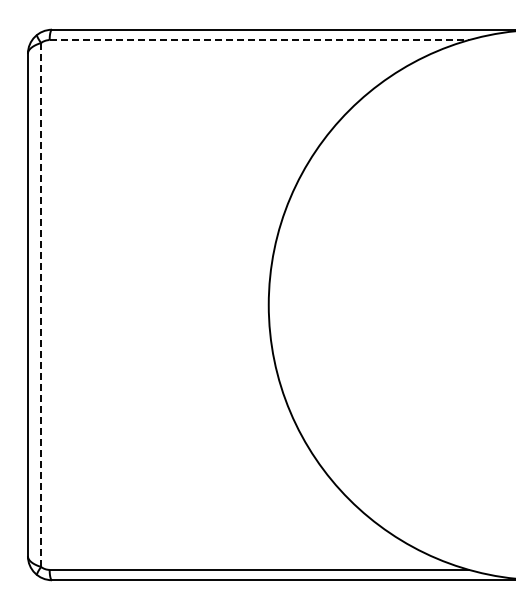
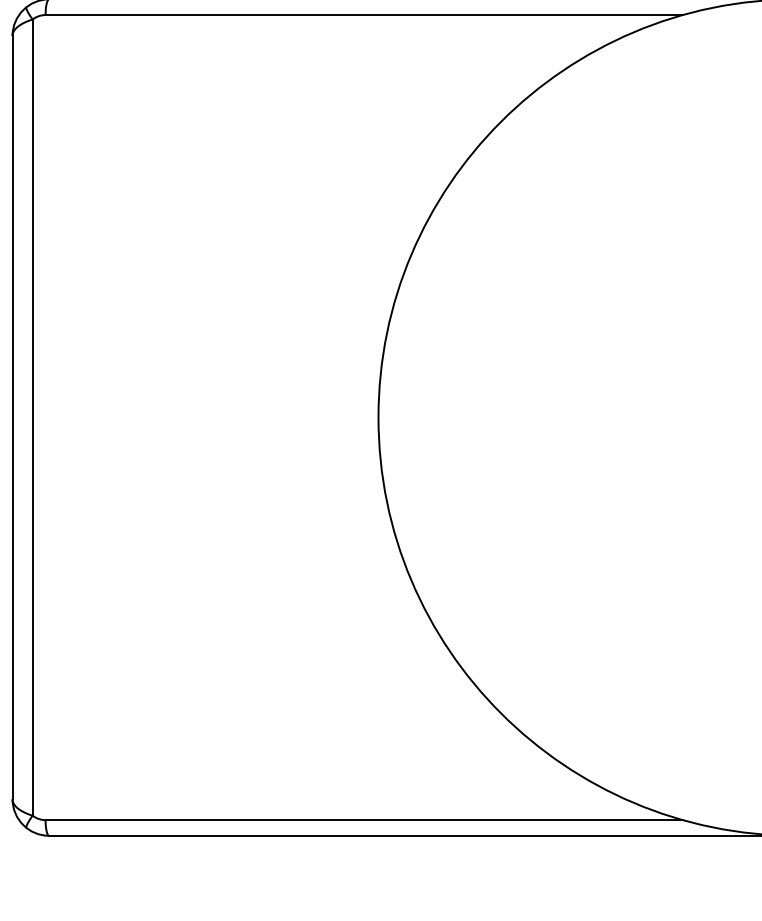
line: (259, 40) -> (364, 15), dashed -> solid
line: (41, 304) -> (33, 416), dashed -> solid

